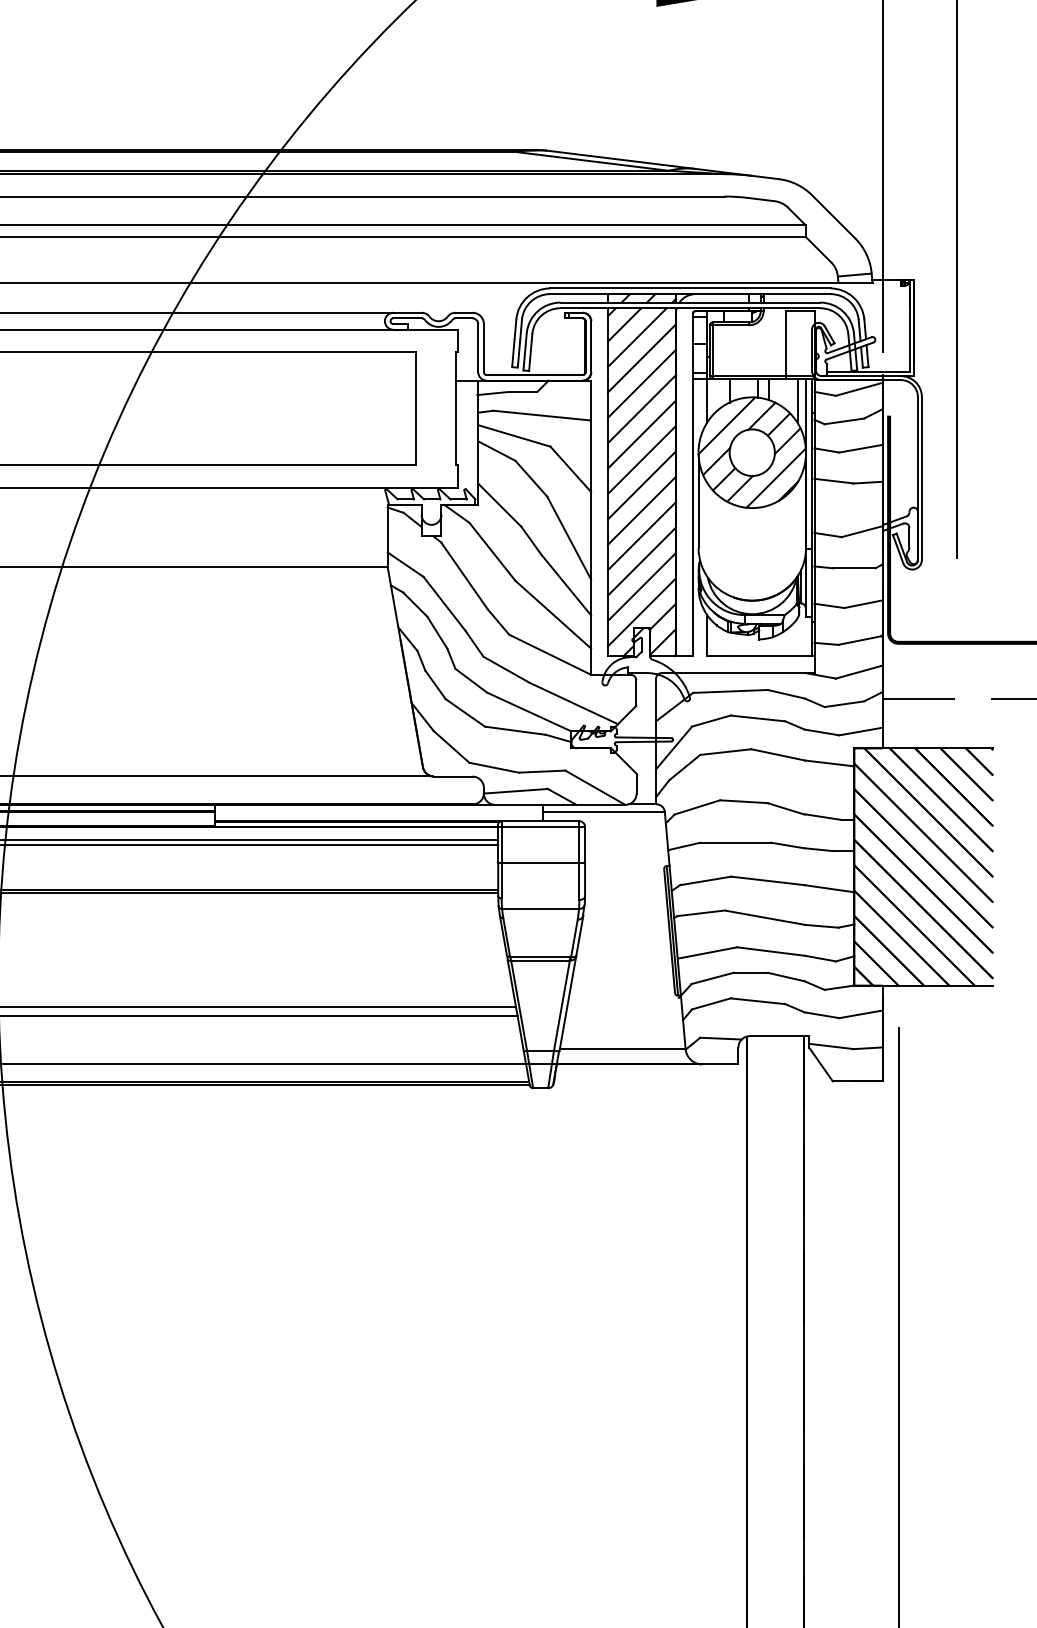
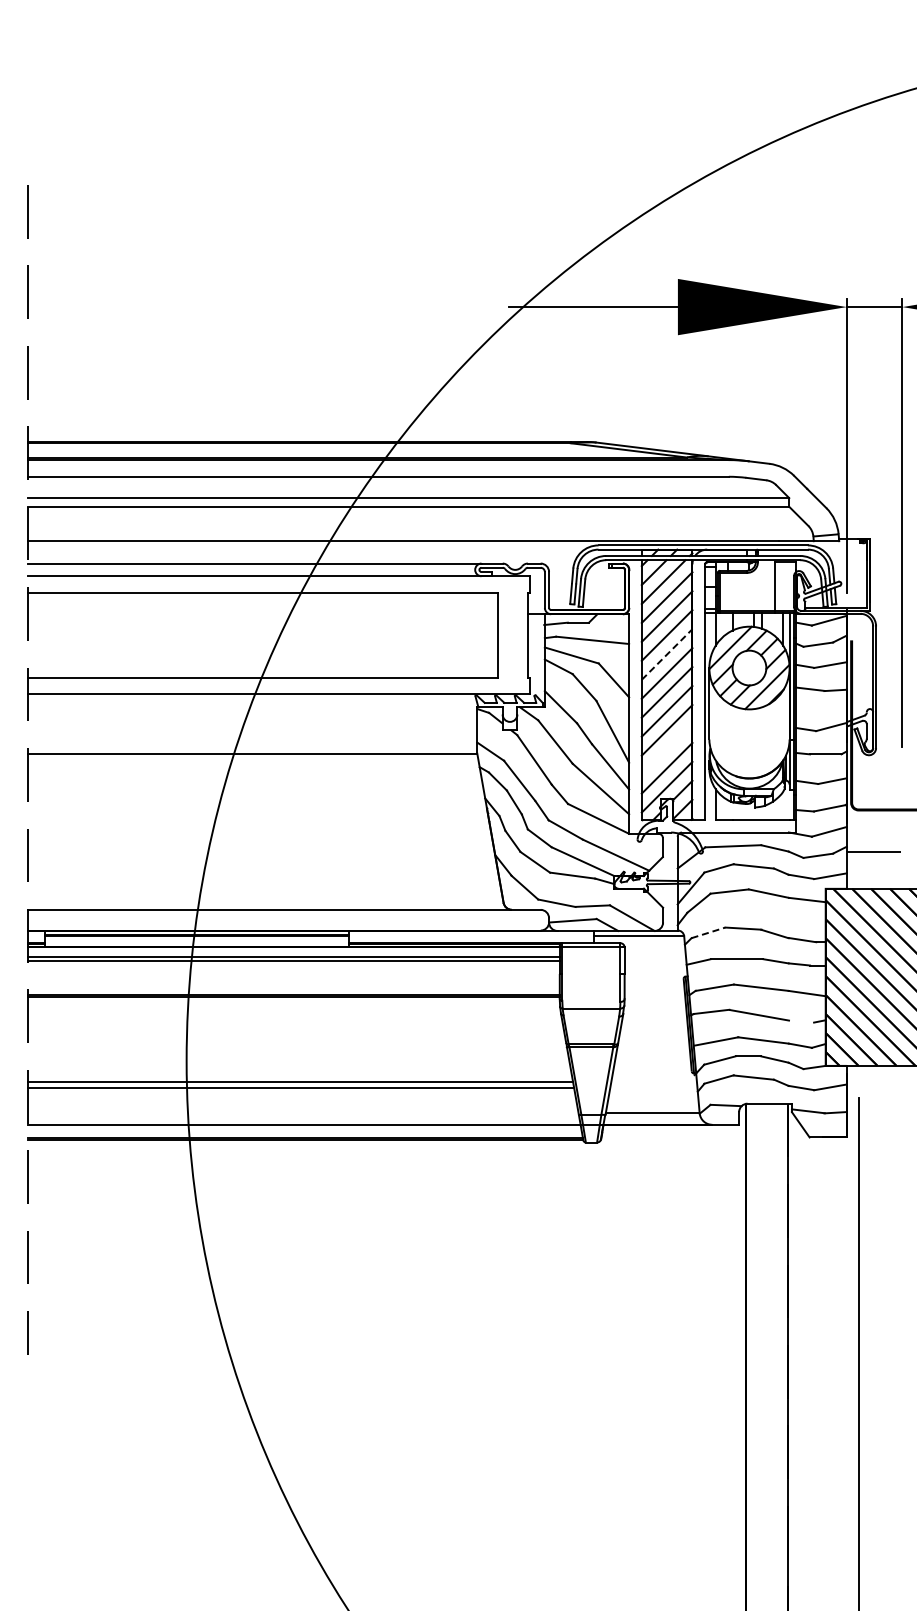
line: (642, 434) -> (667, 654), solid -> dashed
line: (641, 560) -> (666, 748), removed
line: (697, 806) -> (708, 932), solid -> dashed
line: (540, 863) -> (591, 974), removed
line: (821, 926) -> (801, 1021), removed

